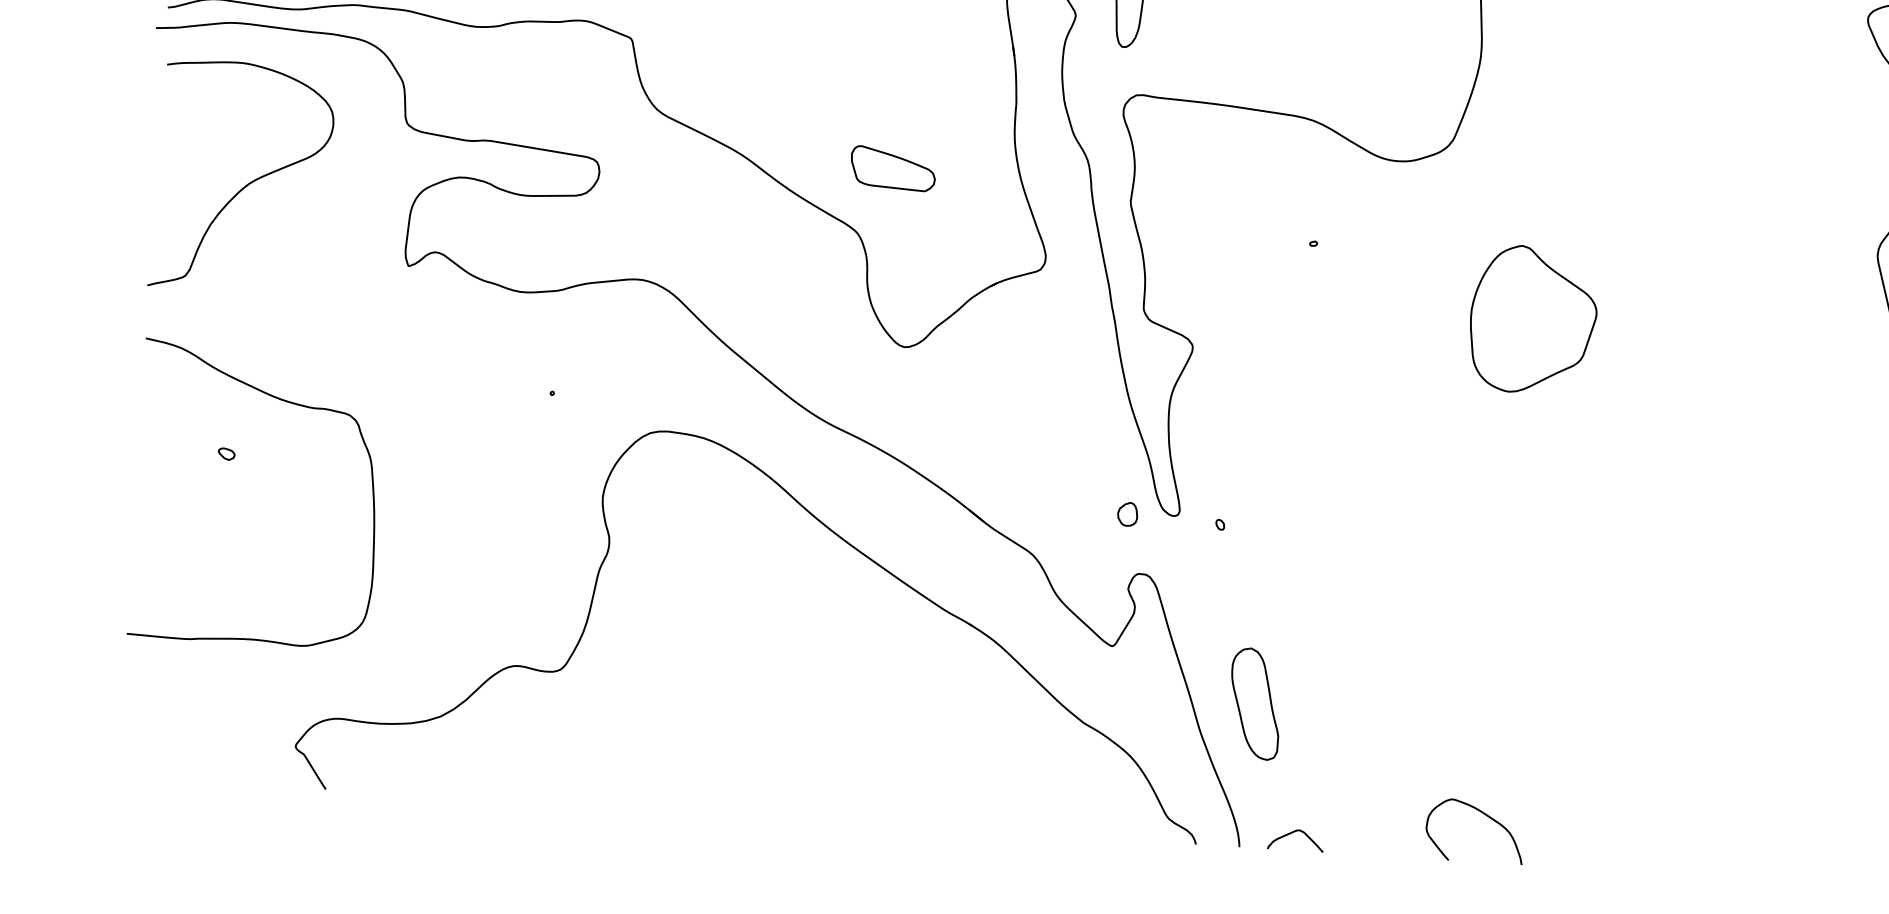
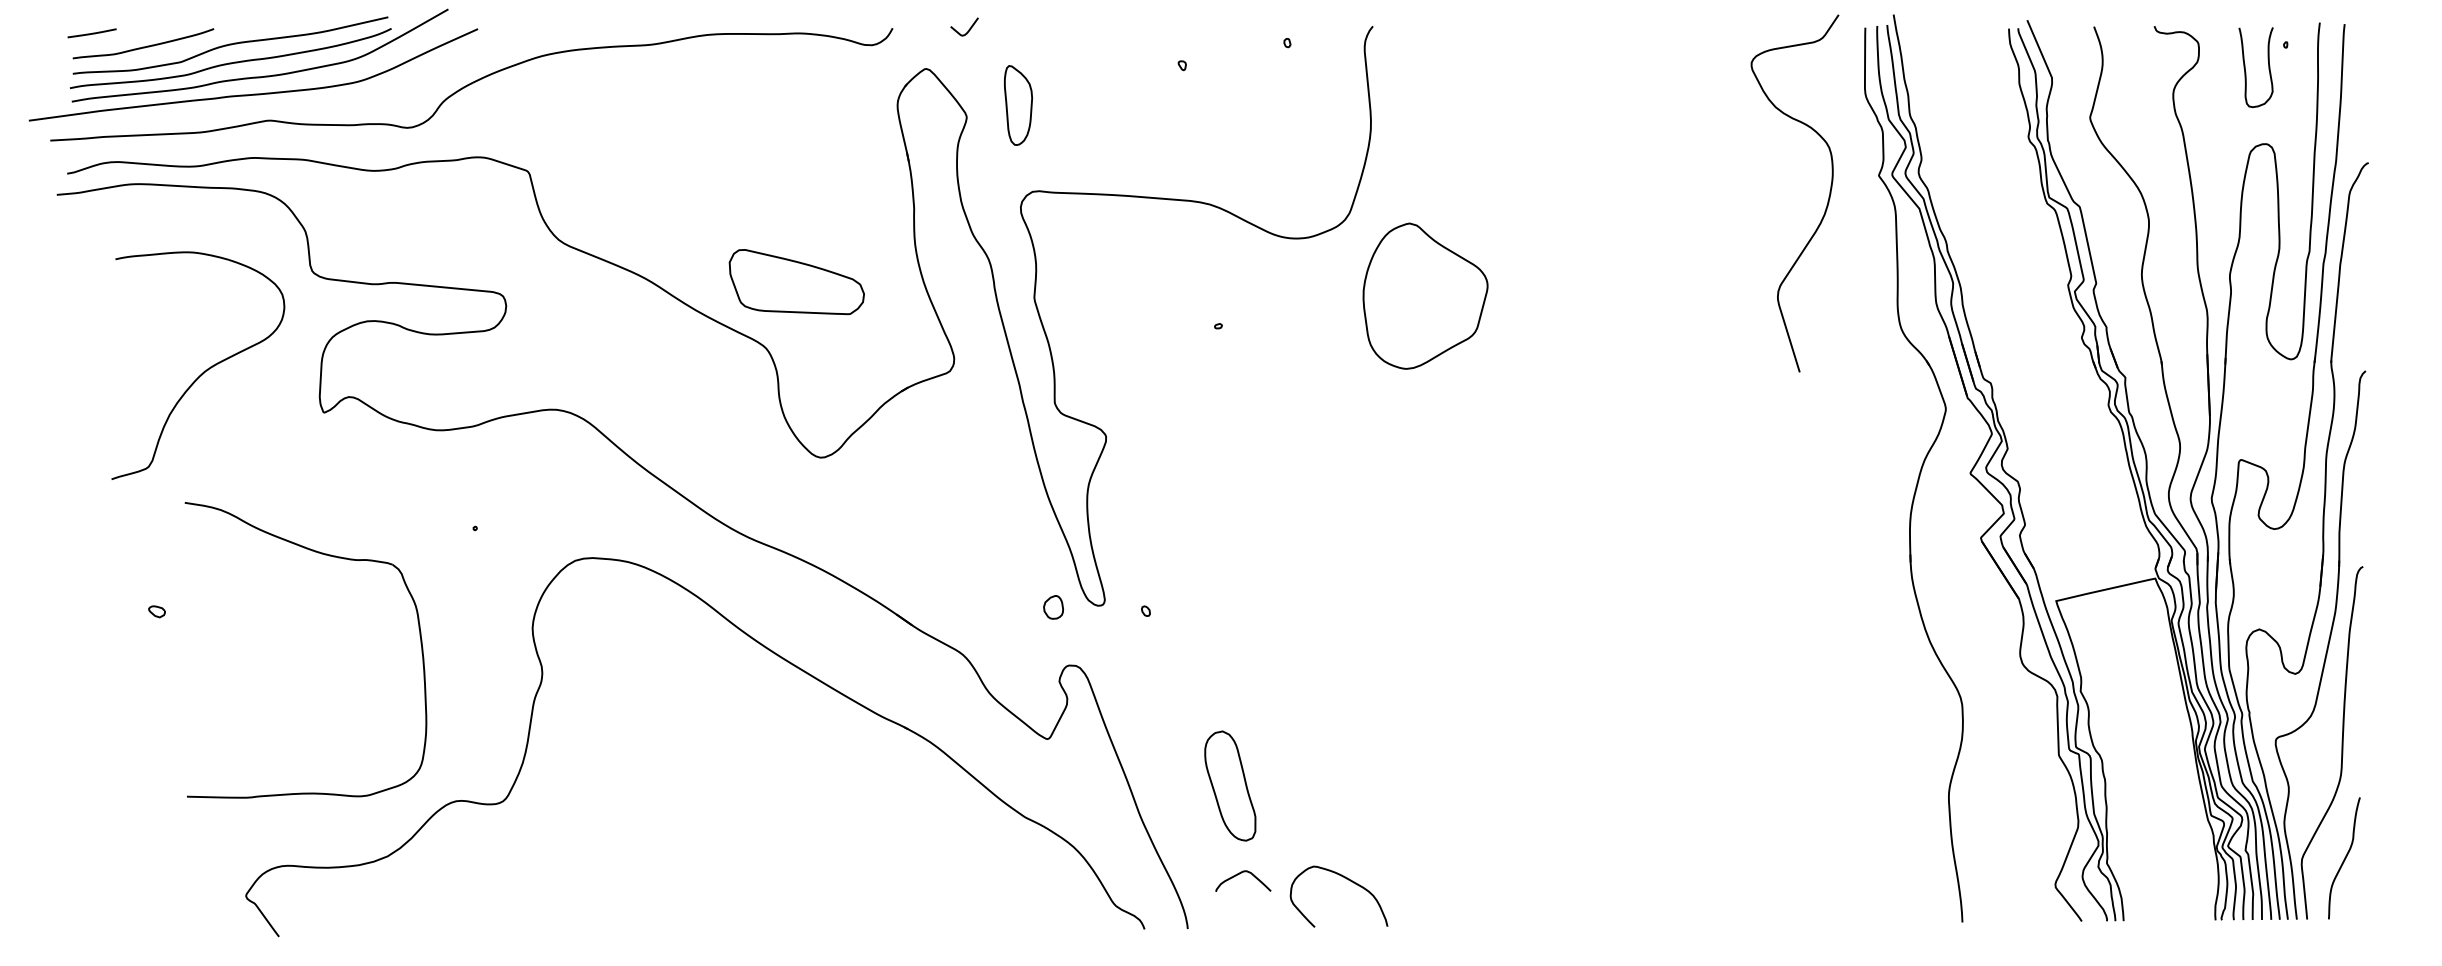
part: (892, 168) -> (796, 281), size x1.6
part: (248, 182) -> (204, 370), moved
part: (1533, 319) -> (1425, 295), moved
part: (287, 402) -> (329, 556), moved
part: (1255, 703) -> (1230, 785), moved
curve: (1483, 814) -> (1346, 879), moved
curve: (1291, 834) -> (1238, 875), moved

